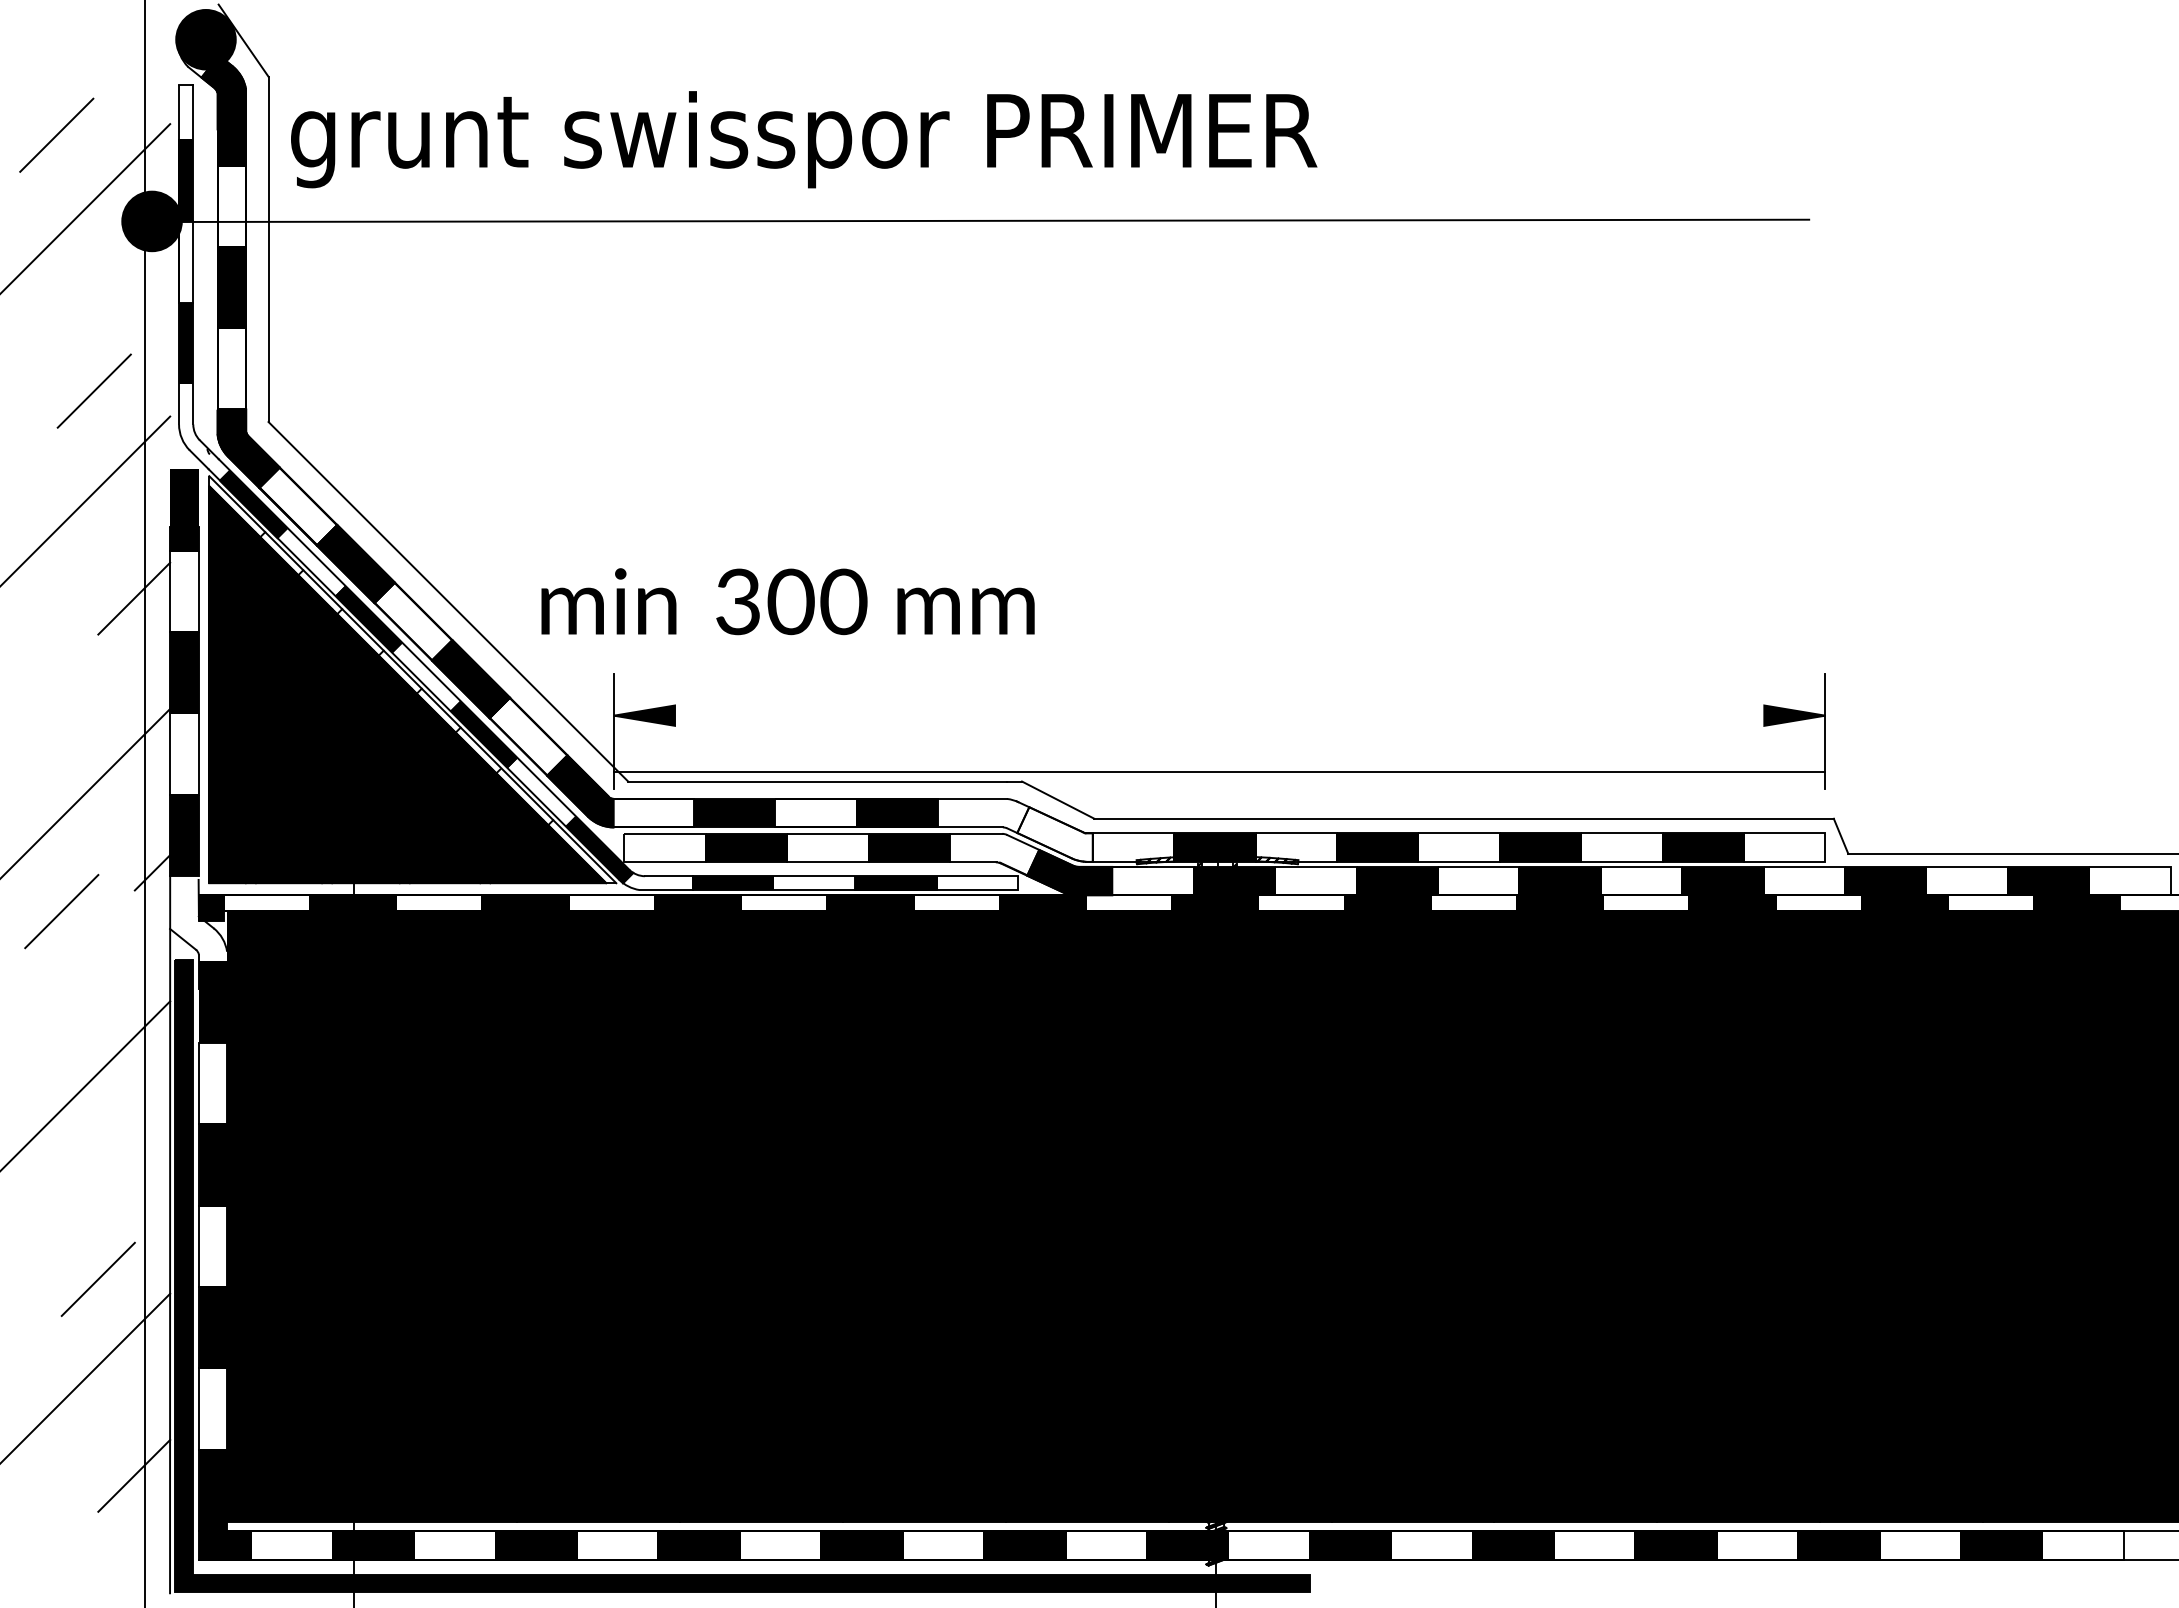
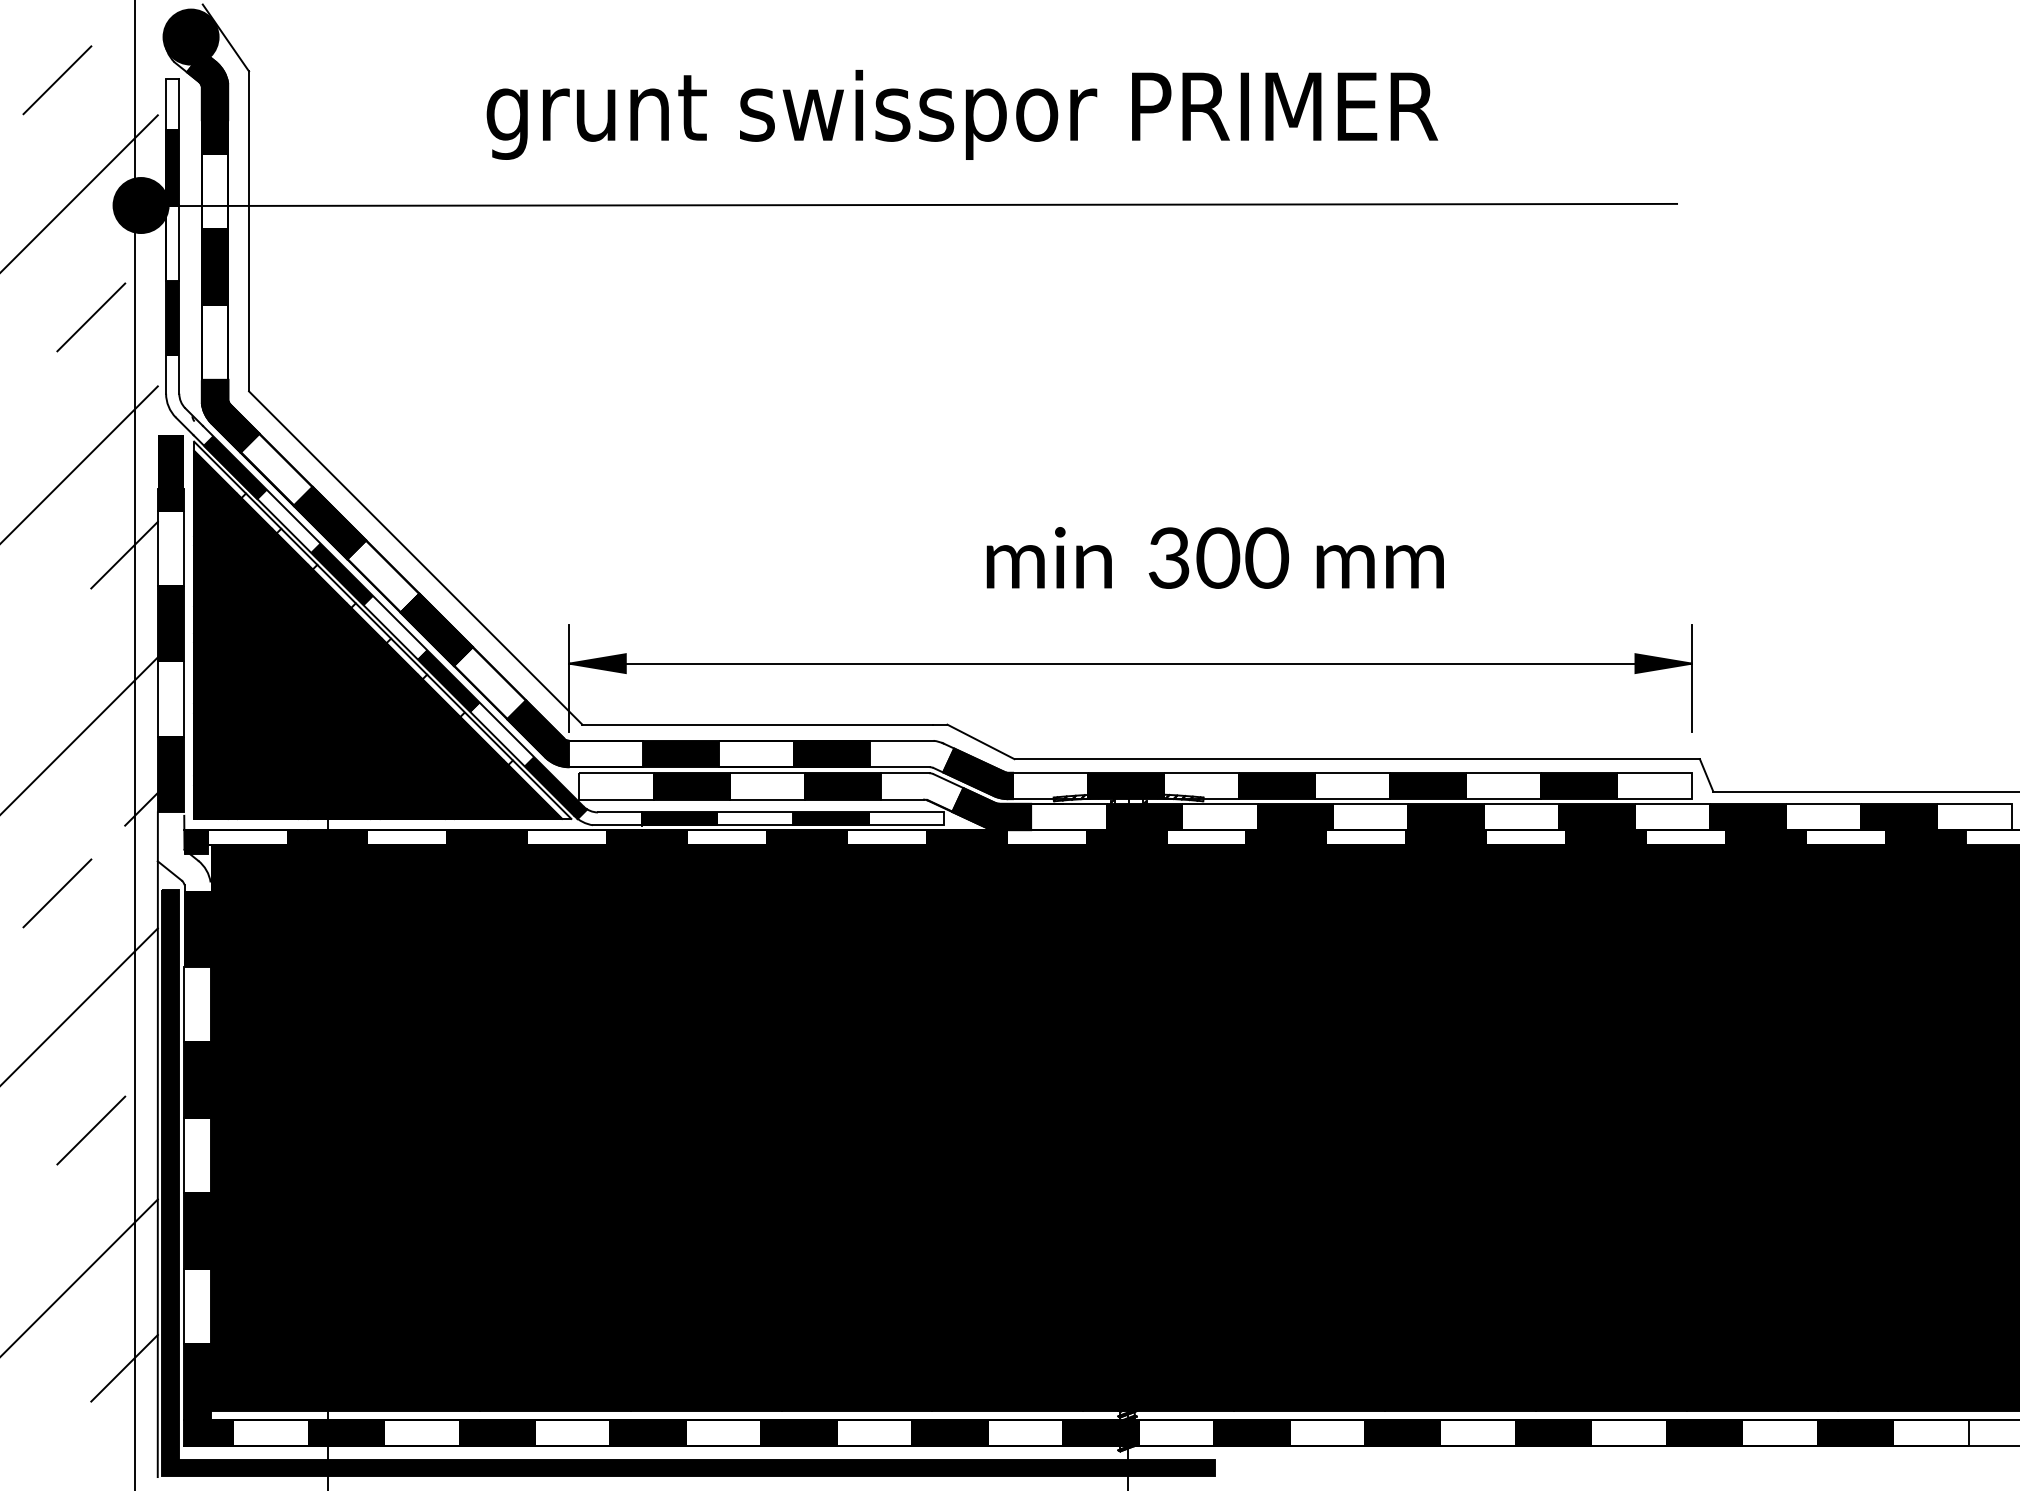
line: (56, 134) -> (57, 79), moved
text: (804, 139) -> (962, 114), moved
line: (93, 390) -> (90, 316), moved
text: (787, 601) -> (1214, 557), moved
line: (1219, 771) -> (1130, 663), moved
fill: (1054, 834) -> (977, 773), added
line: (61, 911) -> (57, 893), moved
line: (97, 1278) -> (90, 1129), moved

